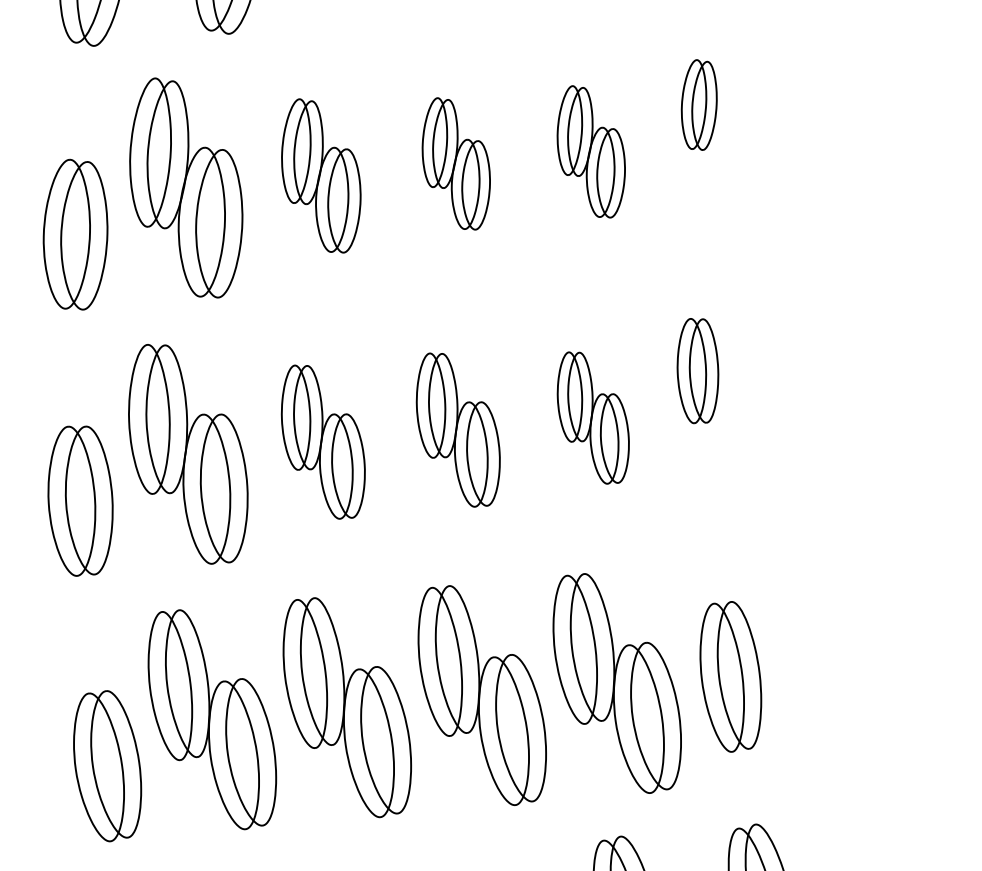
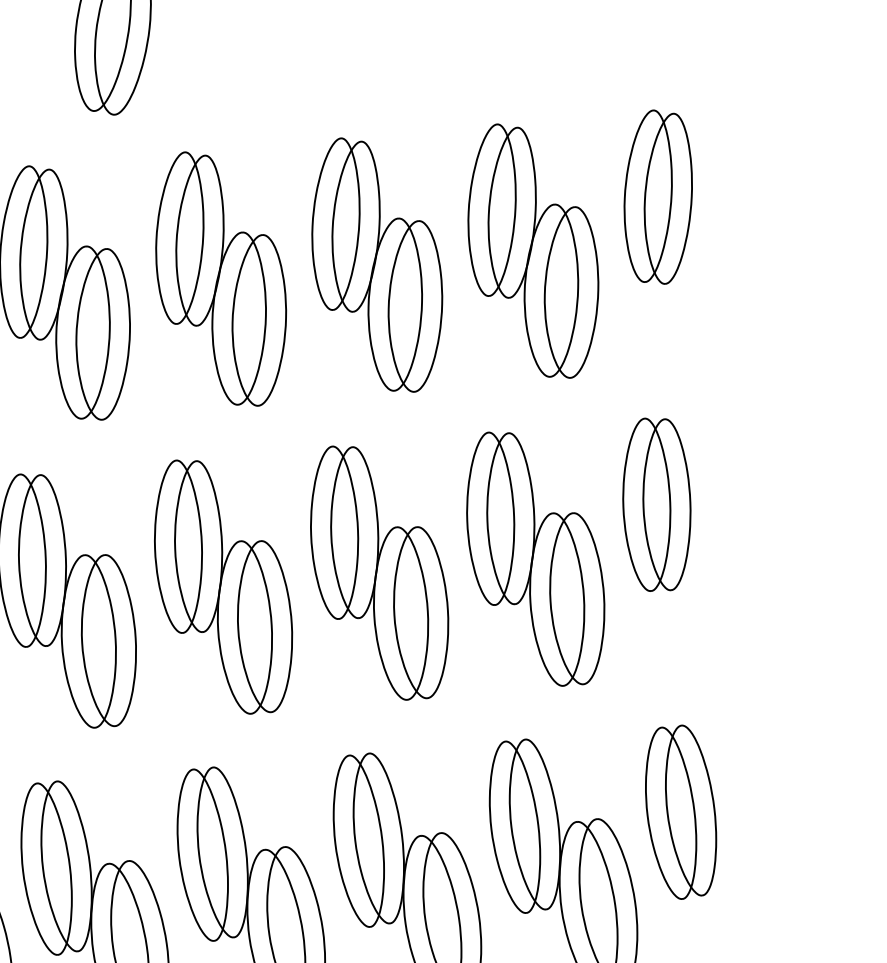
part: (699, 104) -> (658, 196), size x1.67
part: (591, 151) -> (533, 250), size x1.67
part: (456, 163) -> (377, 264), size x1.67
part: (321, 175) -> (221, 278), size x1.43
part: (697, 370) -> (656, 504), size x1.43
part: (593, 417) -> (536, 558), size x1.67
part: (458, 429) -> (379, 572), size x1.43
part: (323, 441) -> (223, 586), size x1.43
part: (730, 676) -> (680, 811), moved

